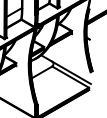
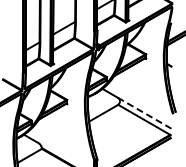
line: (71, 72) -> (145, 113), solid -> dashed

